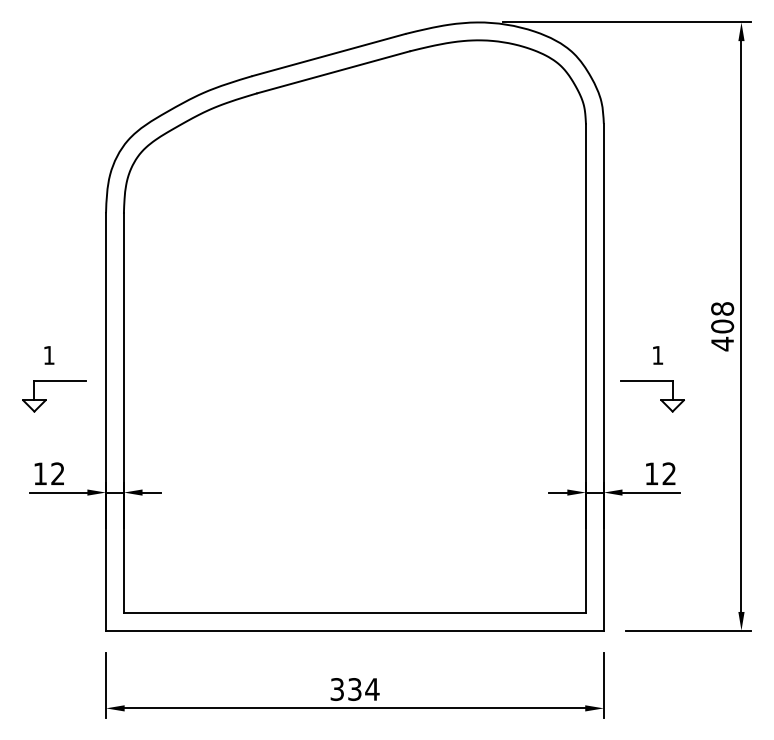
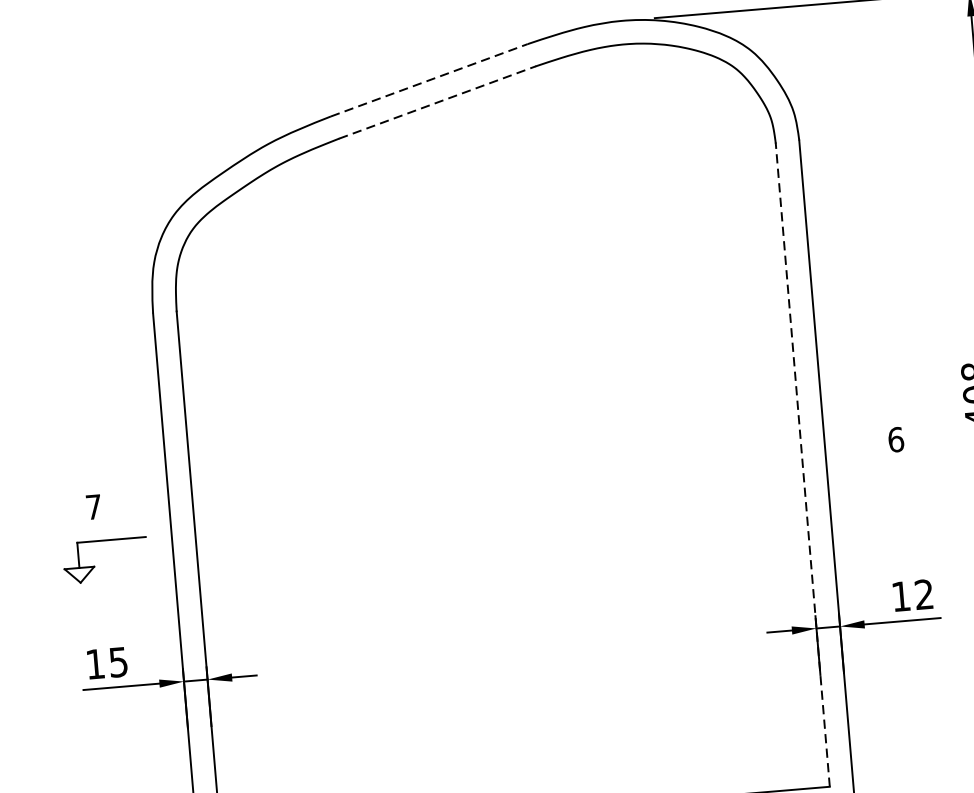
line: (329, 54) -> (430, 79), solid -> dashed
line: (334, 72) -> (438, 102), solid -> dashed
text: (48, 355) -> (93, 507), 1 -> 7
text: (657, 355) -> (895, 439), 1 -> 6
line: (585, 367) -> (802, 463), solid -> dashed
part: (660, 399) -> (904, 497), removed
text: (57, 473) -> (117, 661), 12 -> 15

